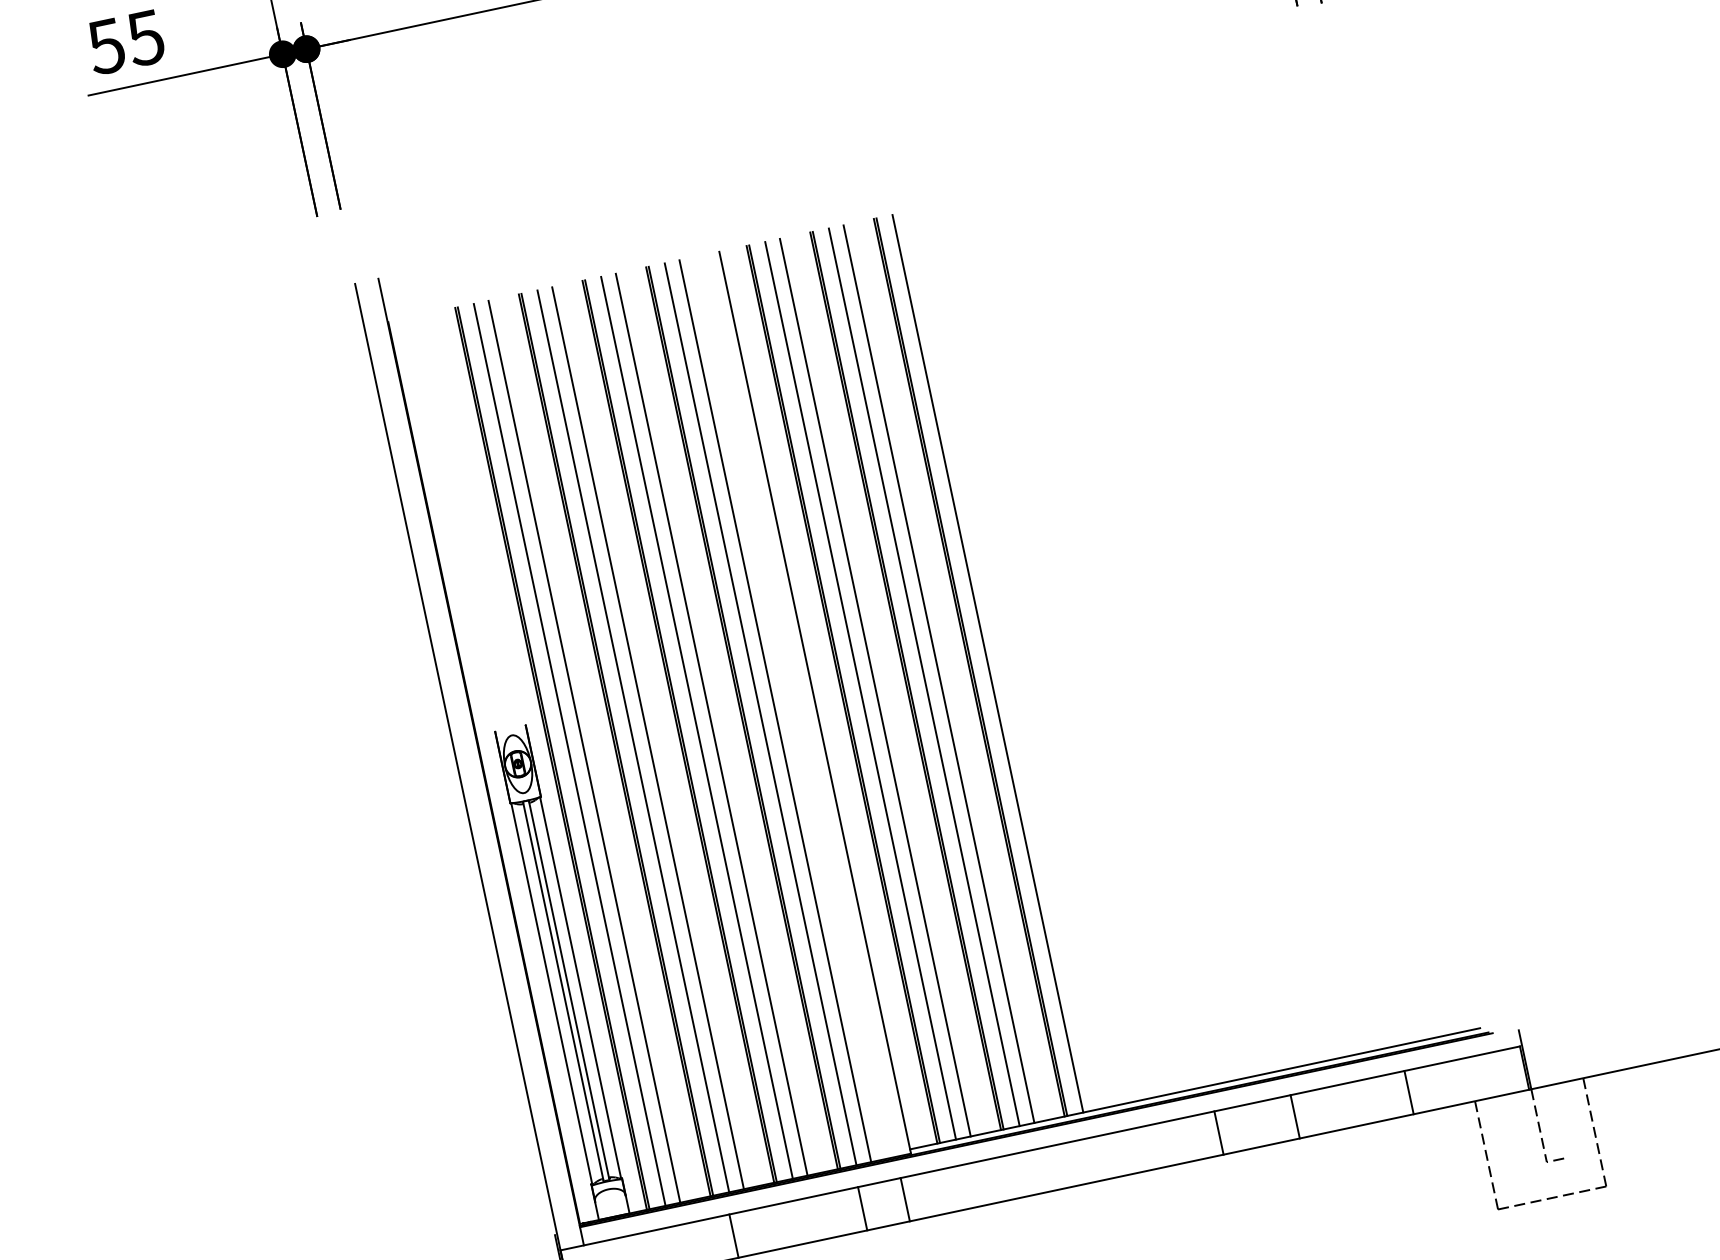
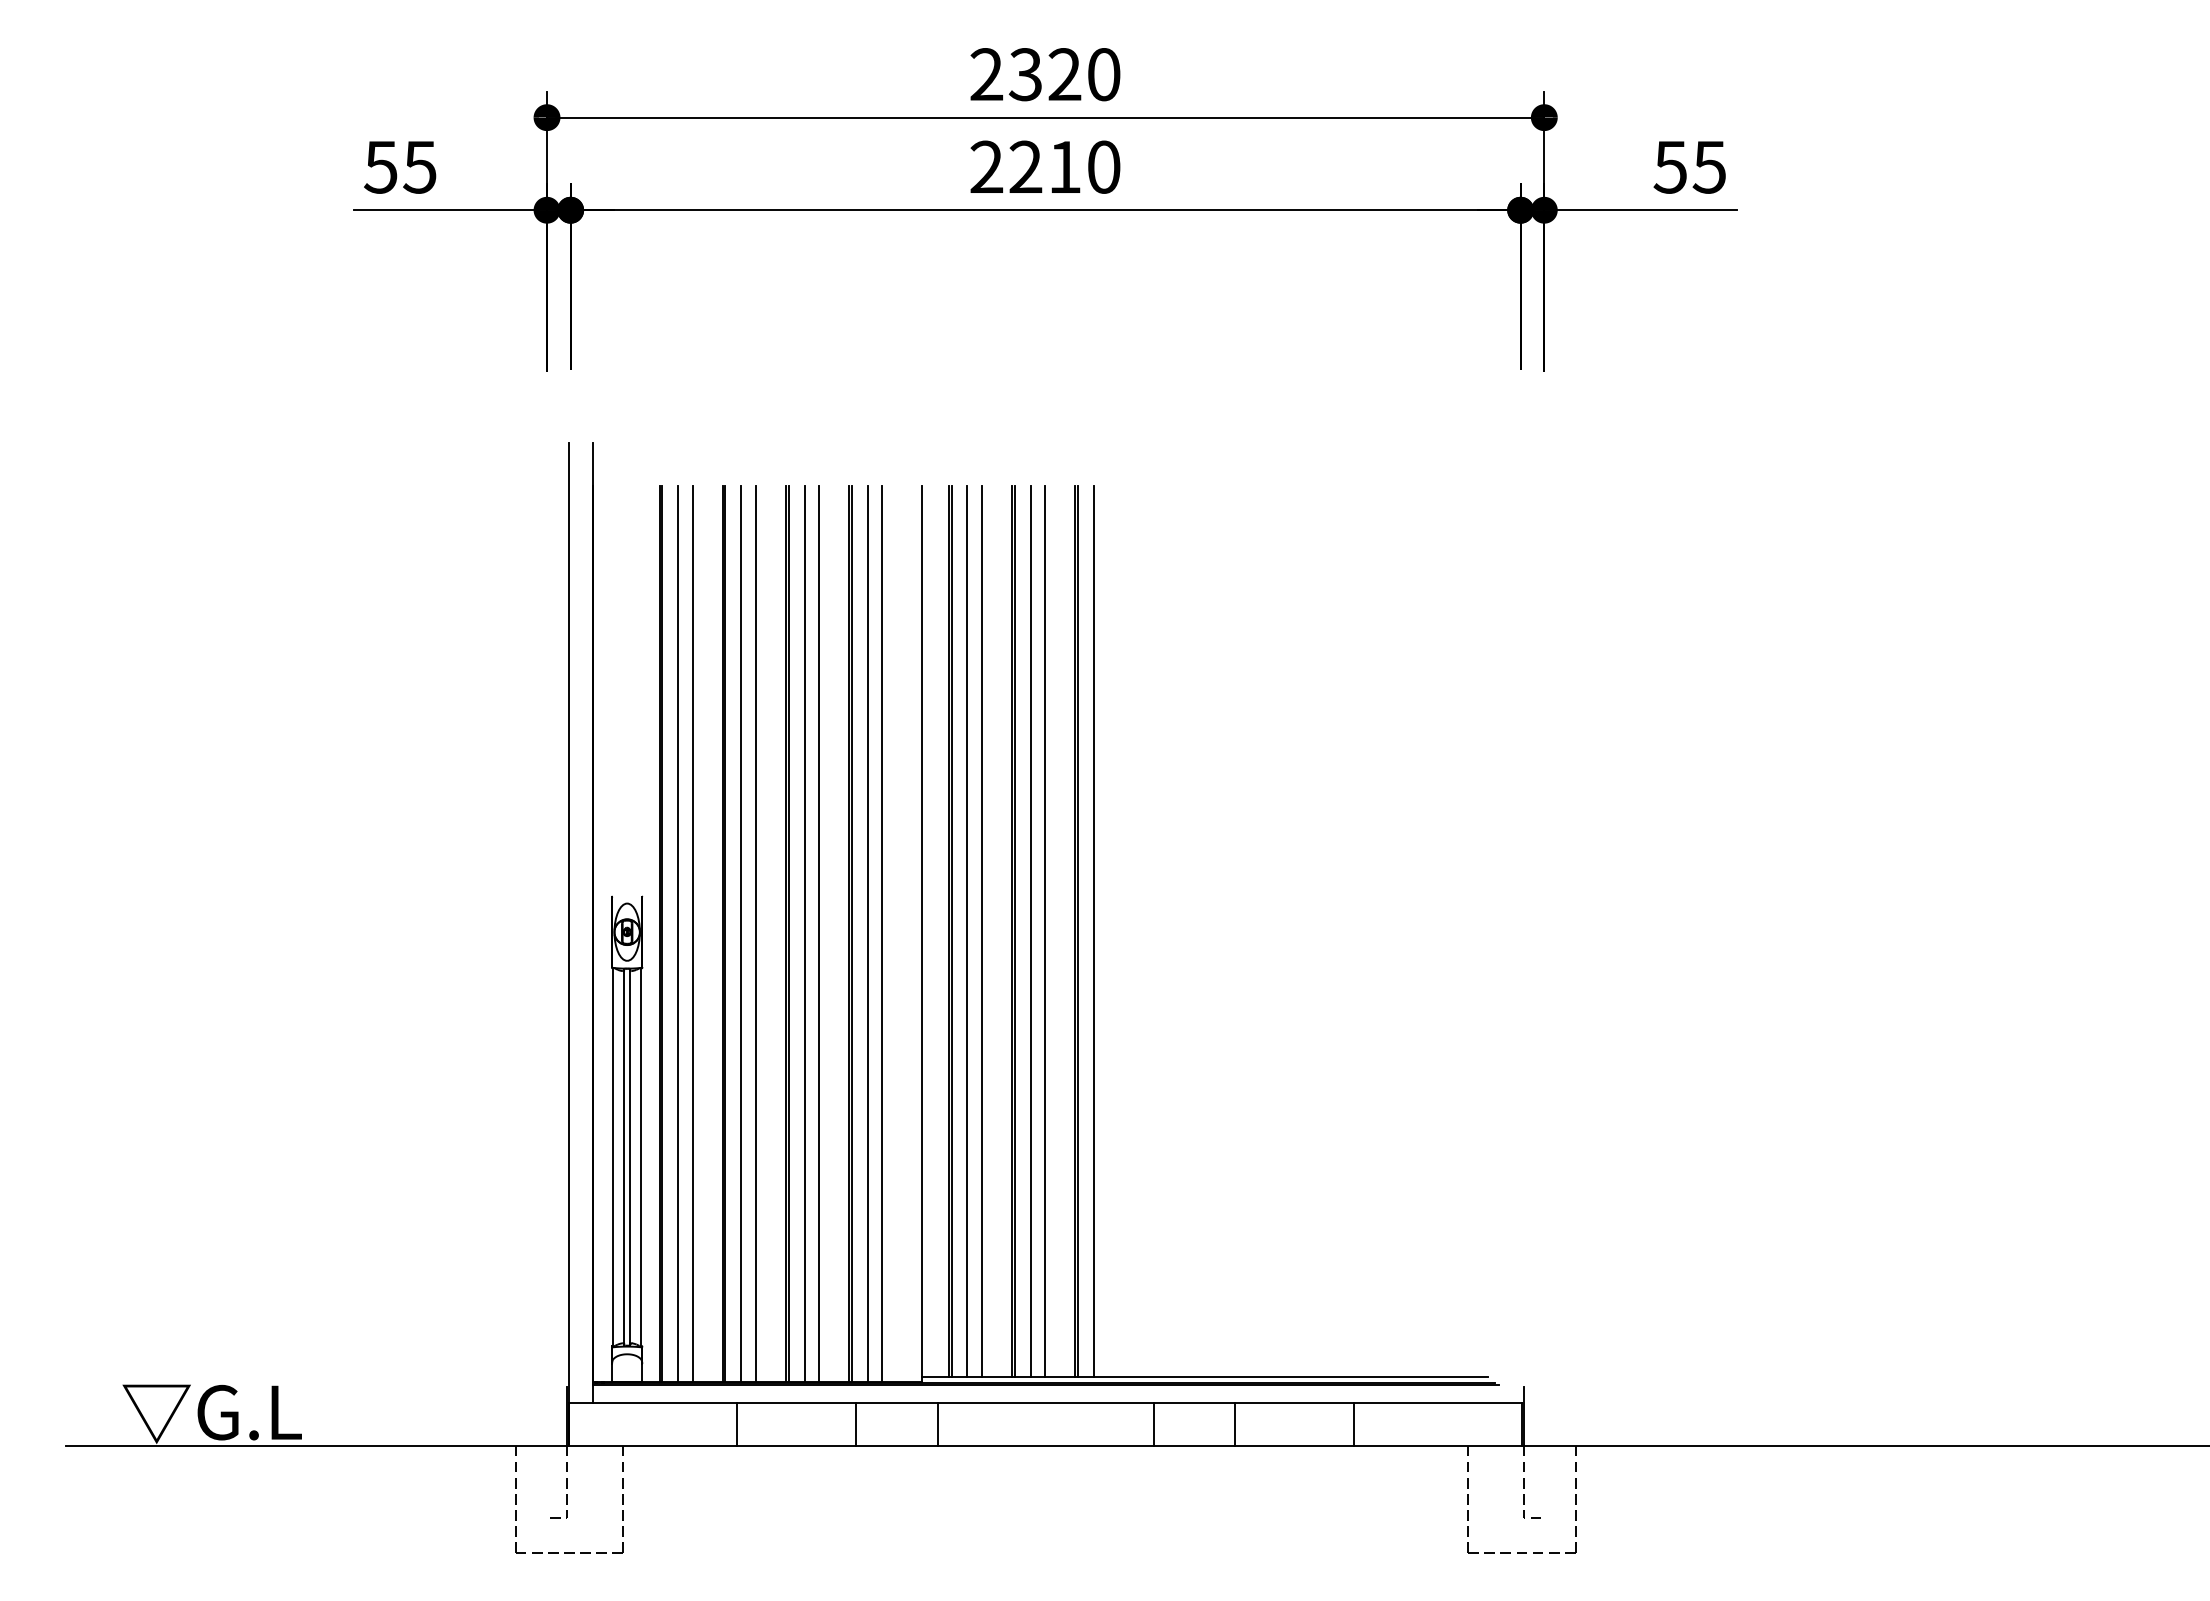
line: (1409, 1092) -> (1354, 1423), moved
line: (1295, 1116) -> (1235, 1423), moved
line: (1218, 1132) -> (1153, 1423), moved
line: (905, 1199) -> (856, 1423), moved
line: (862, 1208) -> (937, 1423), moved

